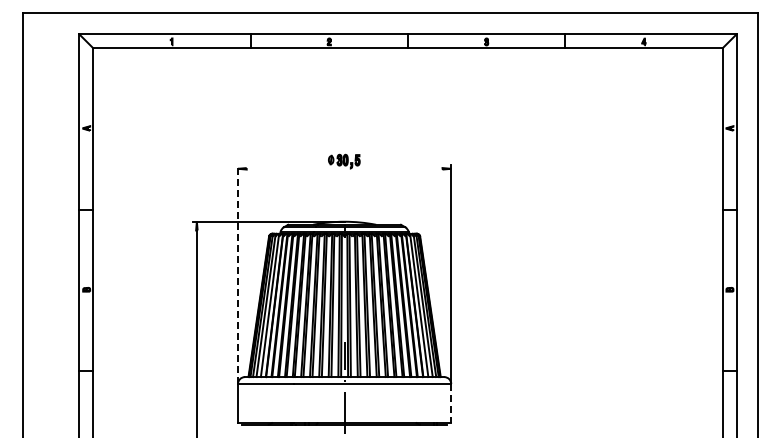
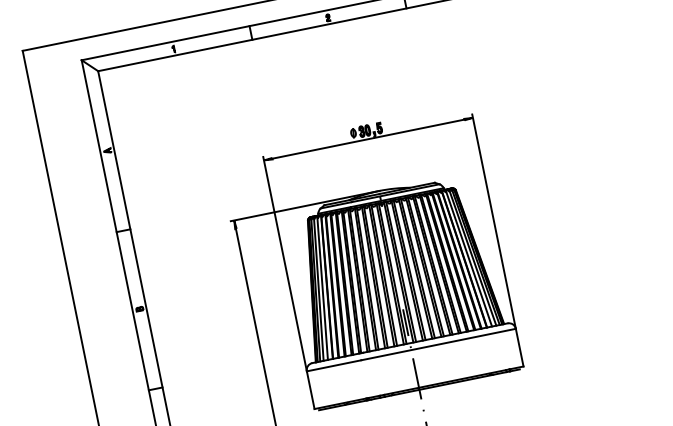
line: (344, 168) -> (368, 138), added
line: (238, 274) -> (285, 263), dashed -> solid
line: (451, 403) -> (519, 347), dashed -> solid

